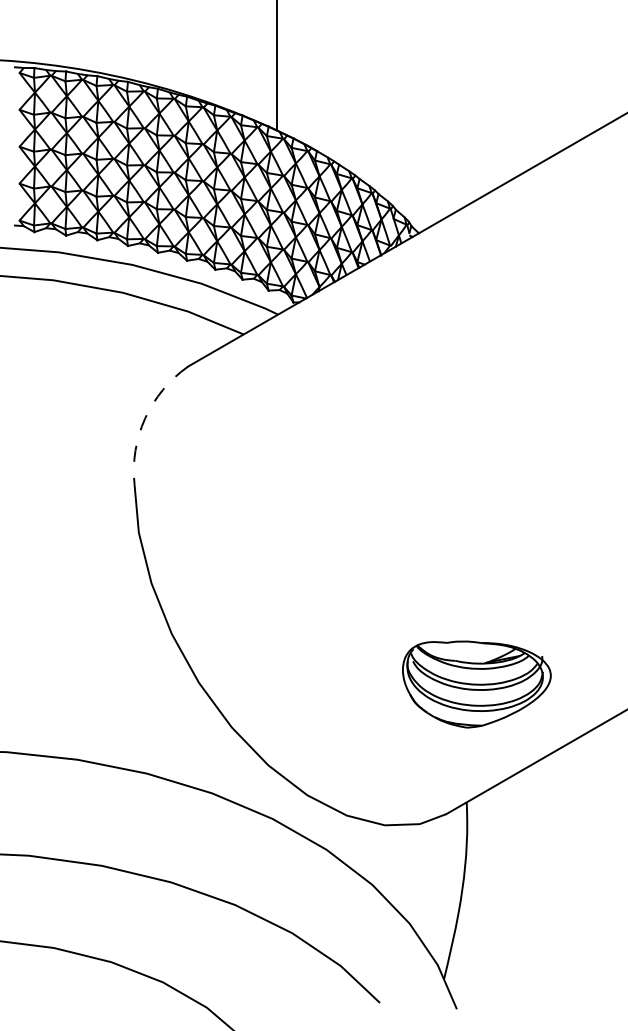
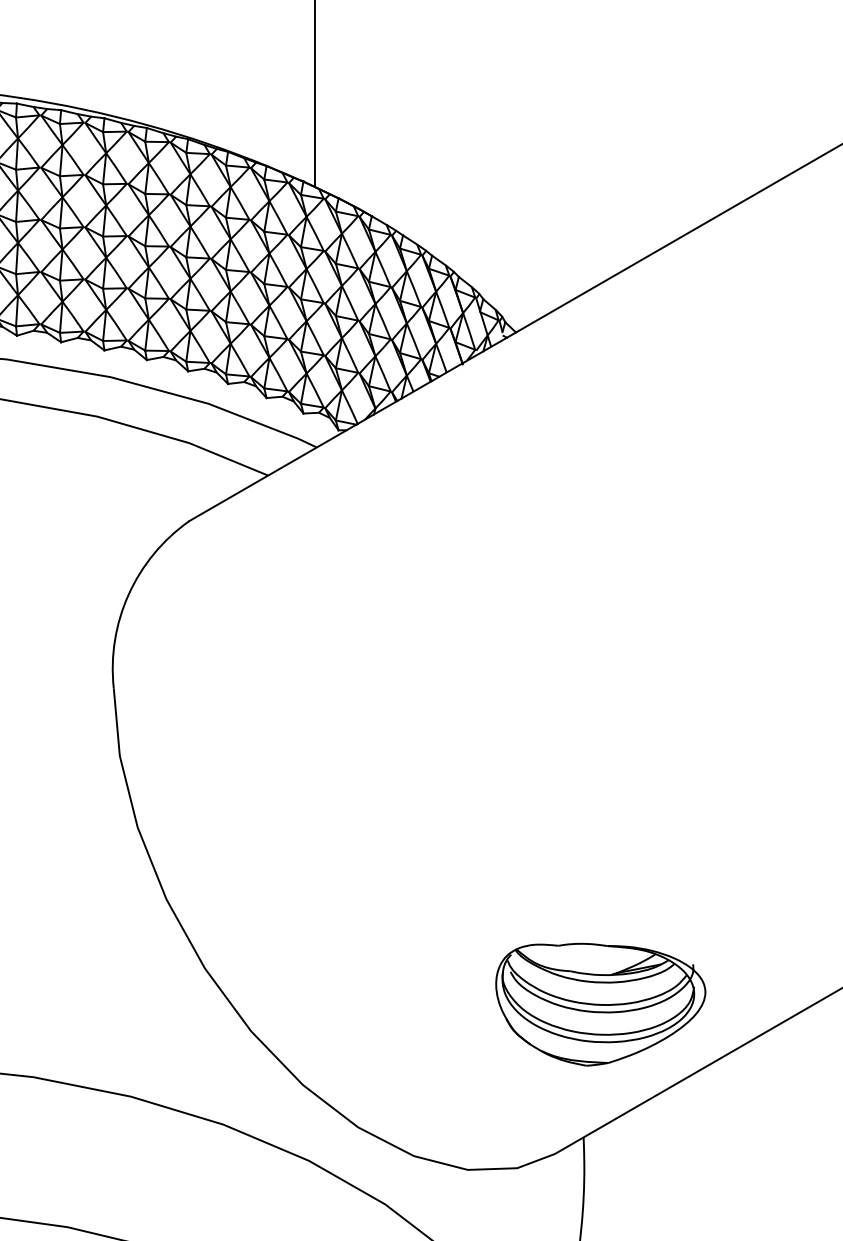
arc: (145, 418) -> (129, 594), dashed -> solid
part: (476, 684) -> (600, 1004), moved

